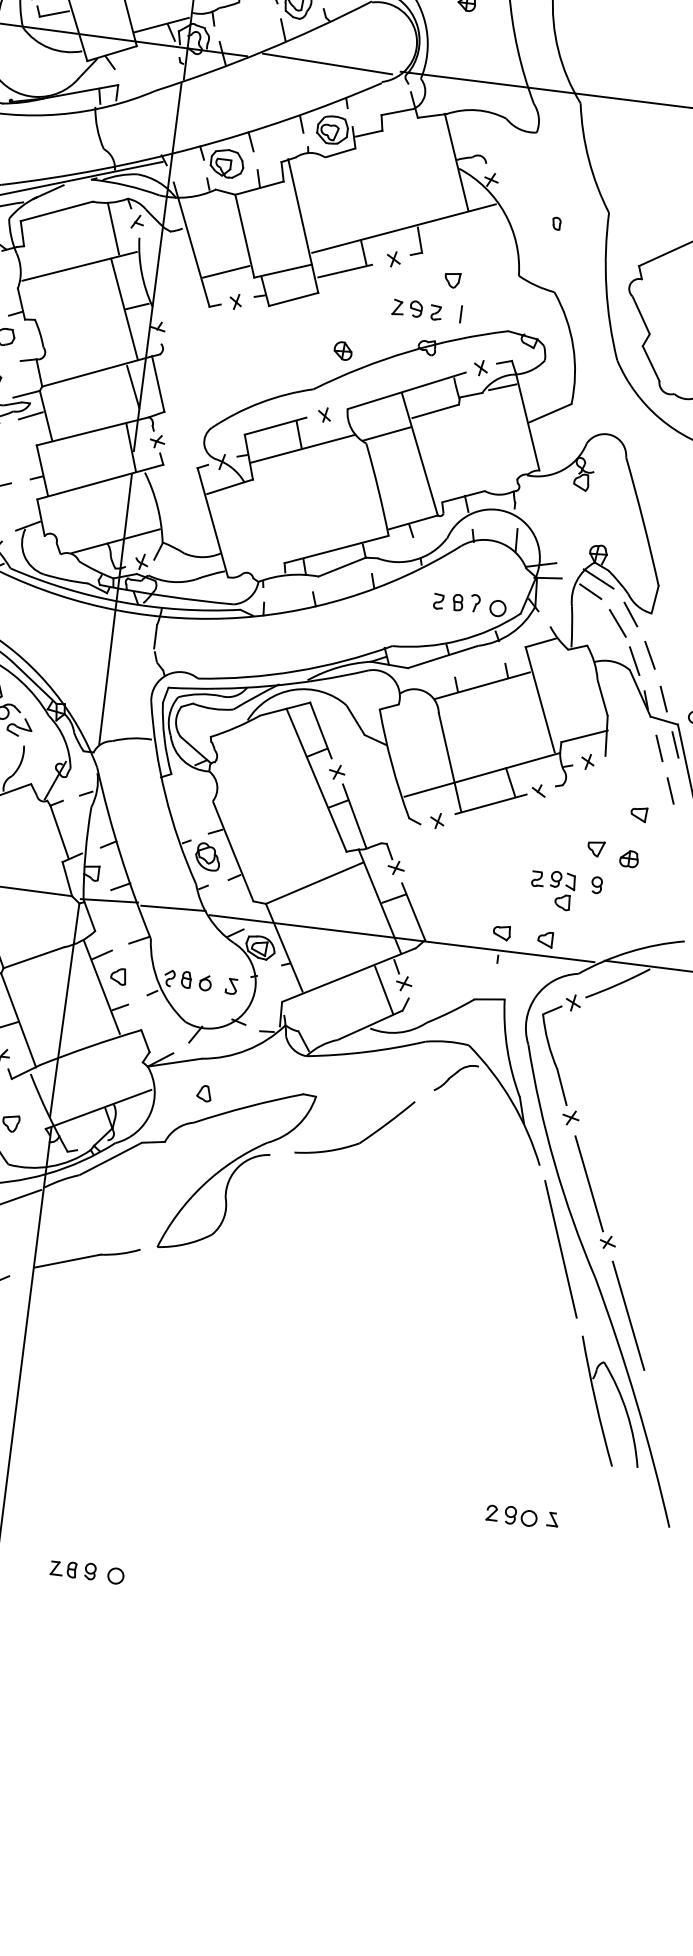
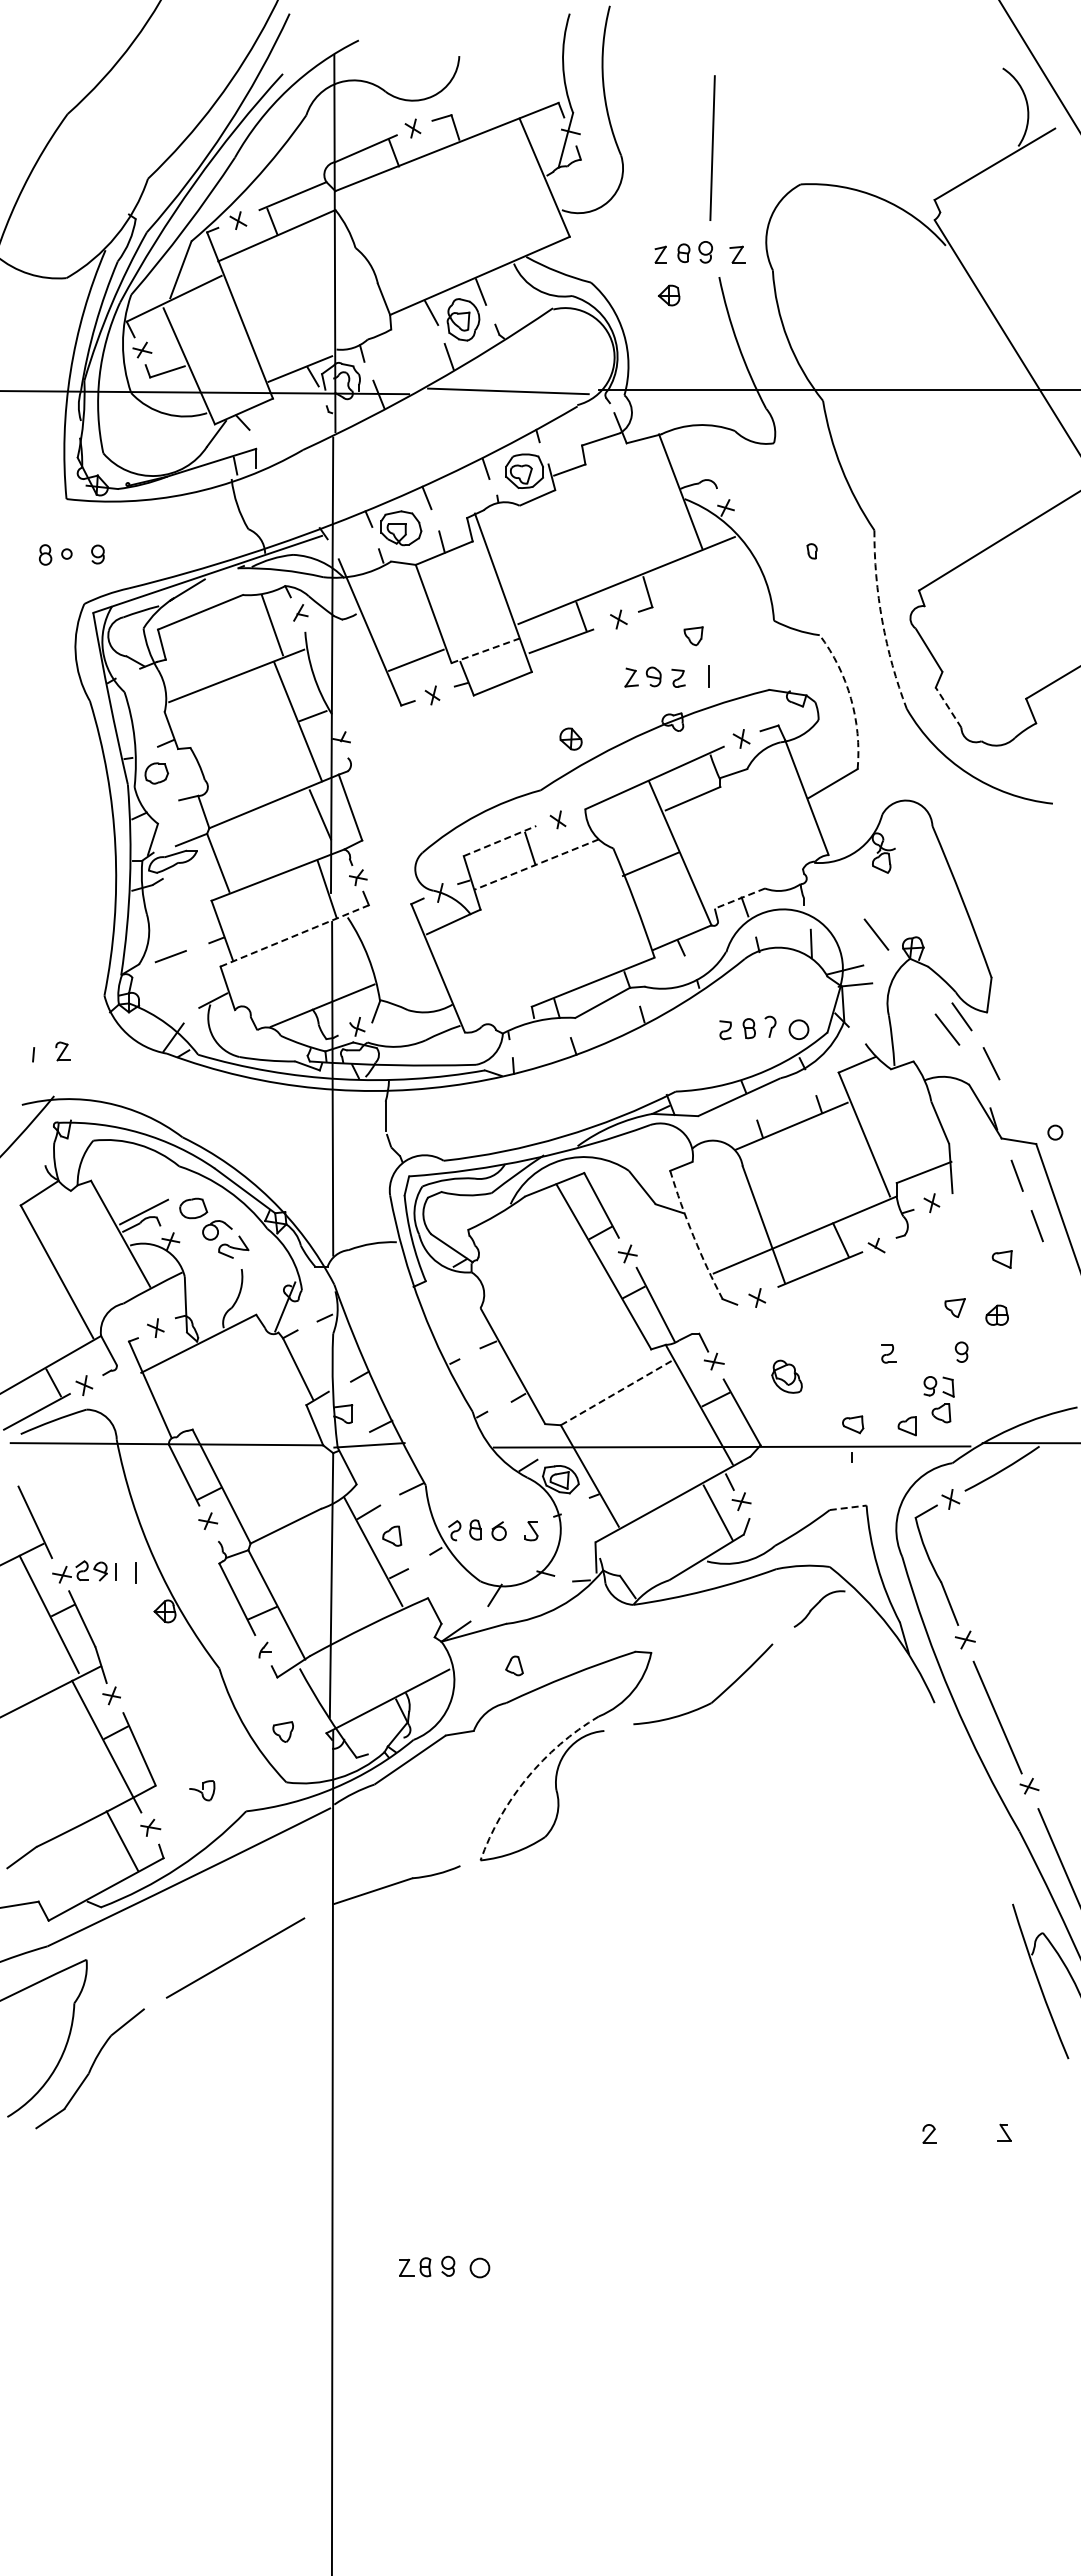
line: (283, 270) -> (486, 650), solid -> dashed
arc: (606, 287) -> (882, 621), solid -> dashed
arc: (573, 346) -> (851, 698), solid -> dashed
line: (651, 363) -> (948, 707), solid -> dashed
line: (503, 386) -> (771, 758), removed
line: (30, 415) -> (199, 865), removed
line: (276, 425) -> (500, 840), solid -> dashed
line: (387, 433) -> (650, 863), moved
line: (302, 448) -> (536, 864), solid -> dashed
line: (100, 481) -> (295, 935), solid -> dashed
line: (463, 496) -> (739, 898), solid -> dashed
line: (570, 539) -> (876, 934), added
line: (598, 578) -> (916, 977), removed
line: (590, 591) -> (909, 994), removed
line: (634, 661) -> (973, 1073), removed
line: (663, 698) -> (1014, 1114), removed
line: (674, 745) -> (1035, 1169), removed
arc: (392, 764) -> (693, 1236), solid -> dashed
part: (207, 856) -> (786, 1376), moved
line: (314, 883) -> (617, 1392), solid -> dashed
part: (557, 887) -> (933, 1395), moved
line: (173, 908) -> (448, 1444), removed
line: (489, 999) -> (848, 1507), solid -> dashed
arc: (203, 1185) -> (527, 1778), solid -> dashed
line: (560, 1249) -> (972, 1801), removed
part: (521, 1516) -> (965, 2133), removed

